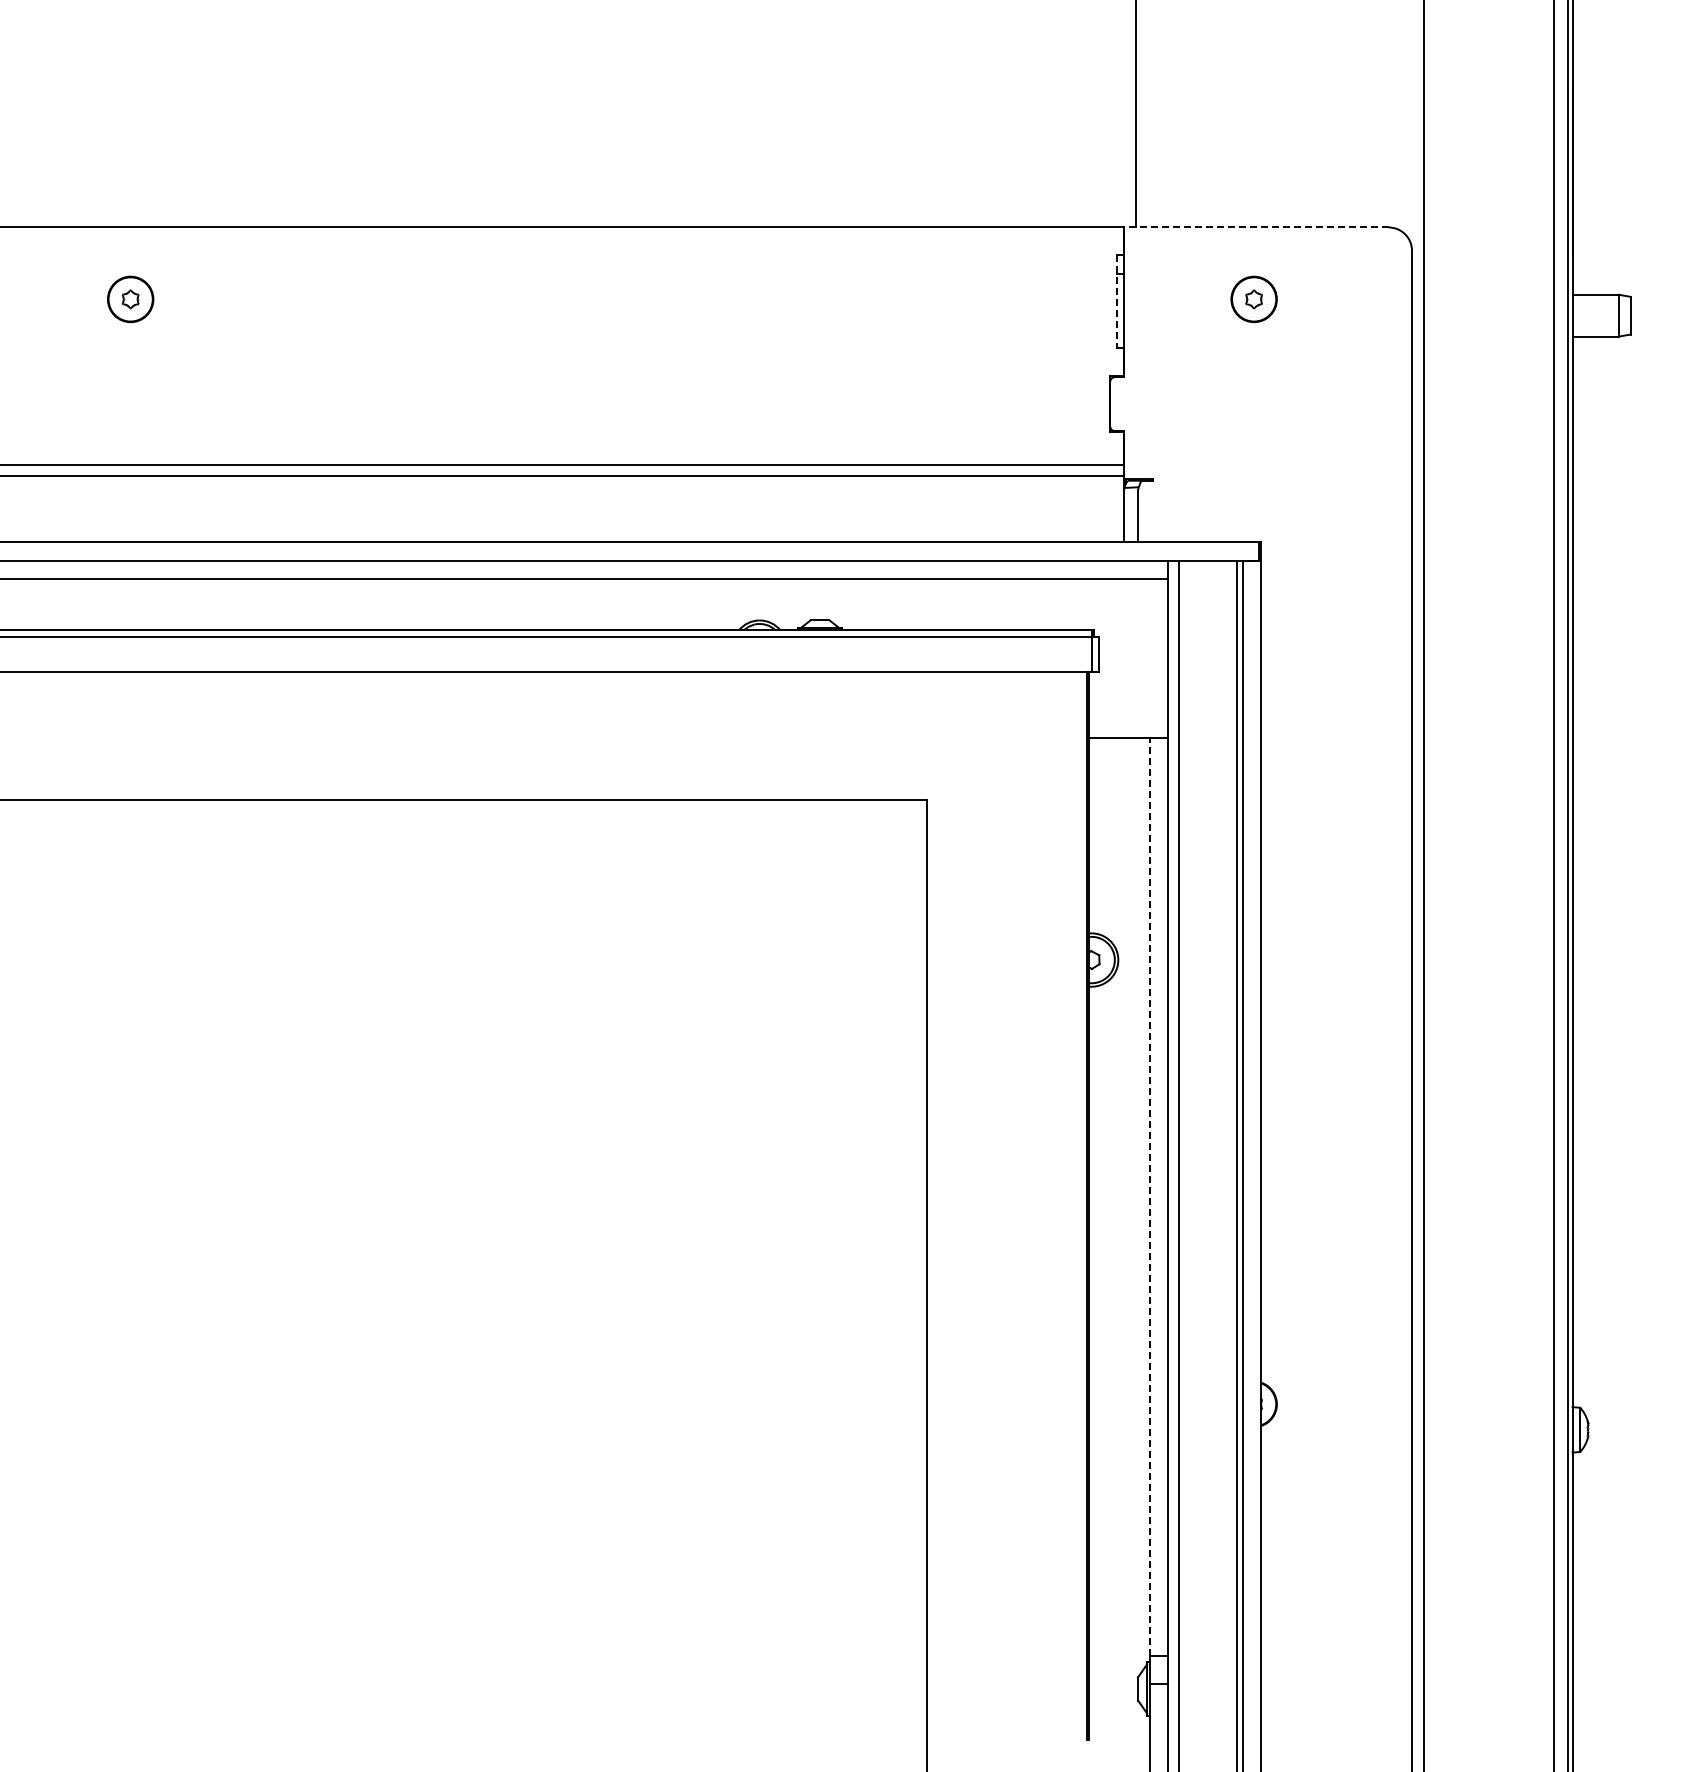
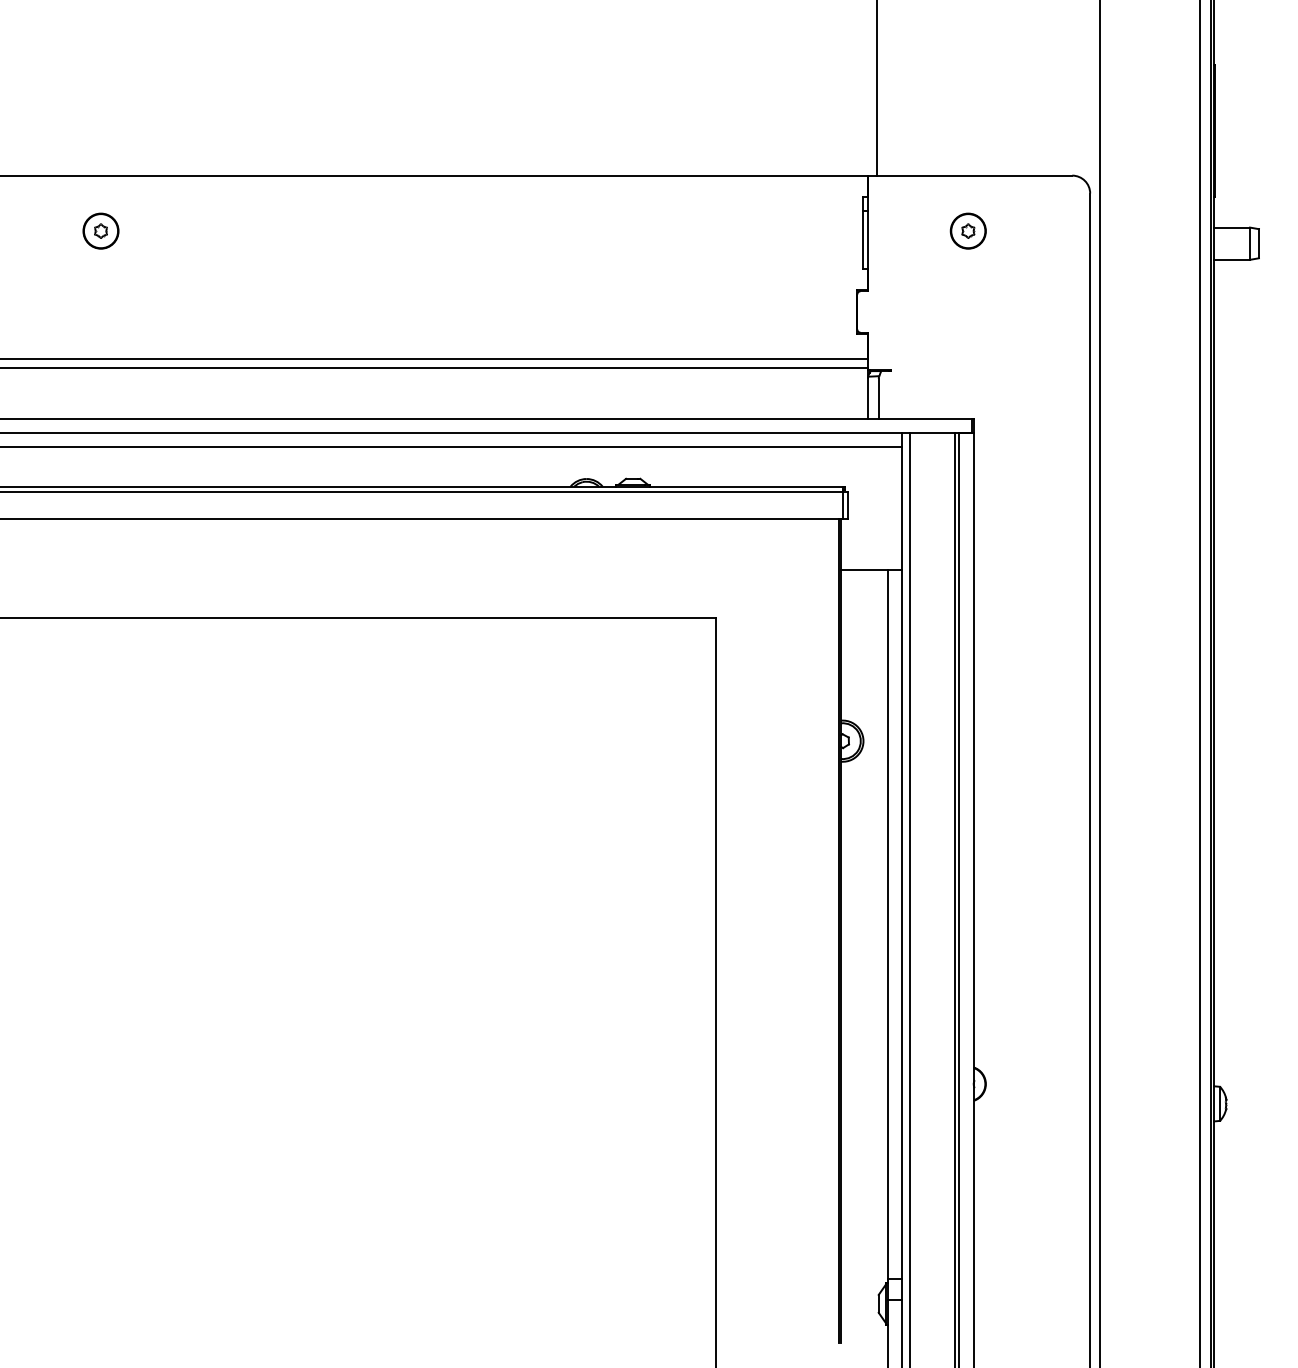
line: (1255, 227) -> (969, 175), dashed -> solid
line: (1117, 302) -> (862, 233), dashed -> solid
line: (1149, 1196) -> (887, 923), dashed -> solid

